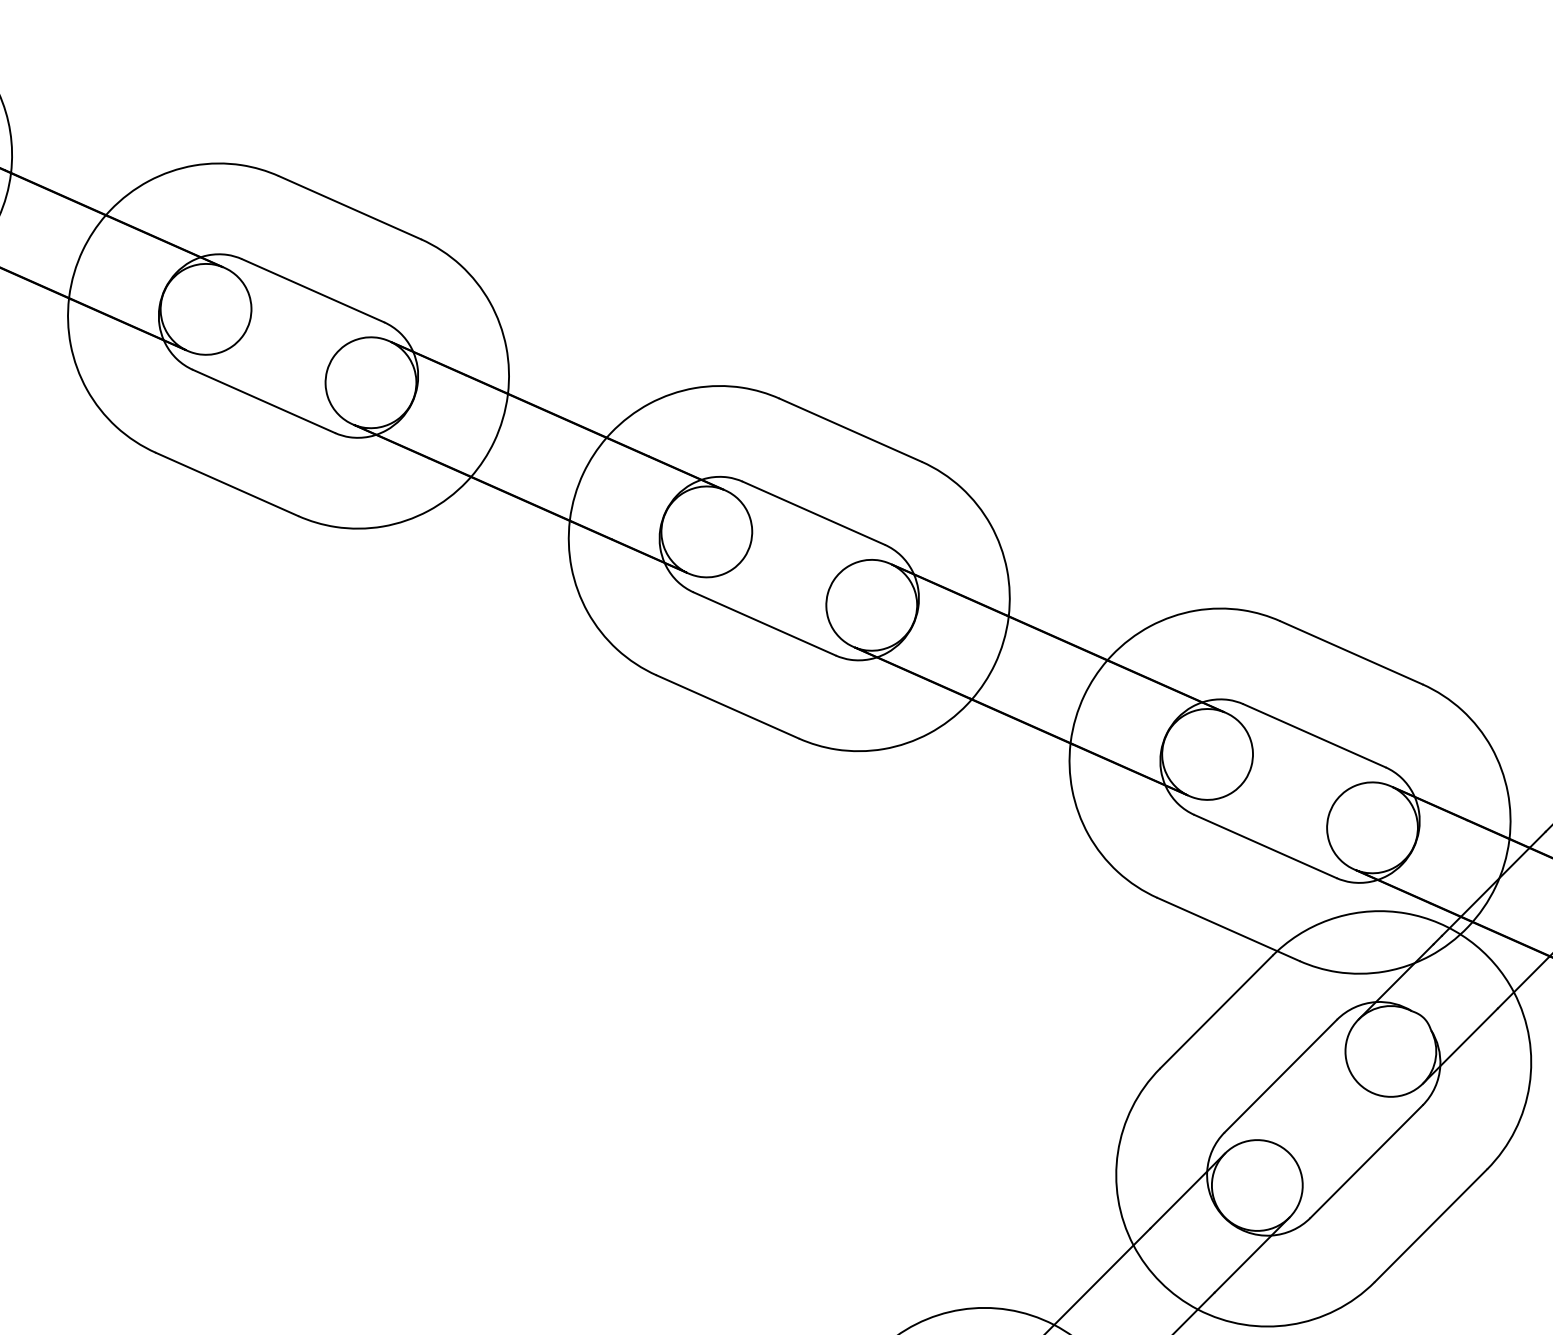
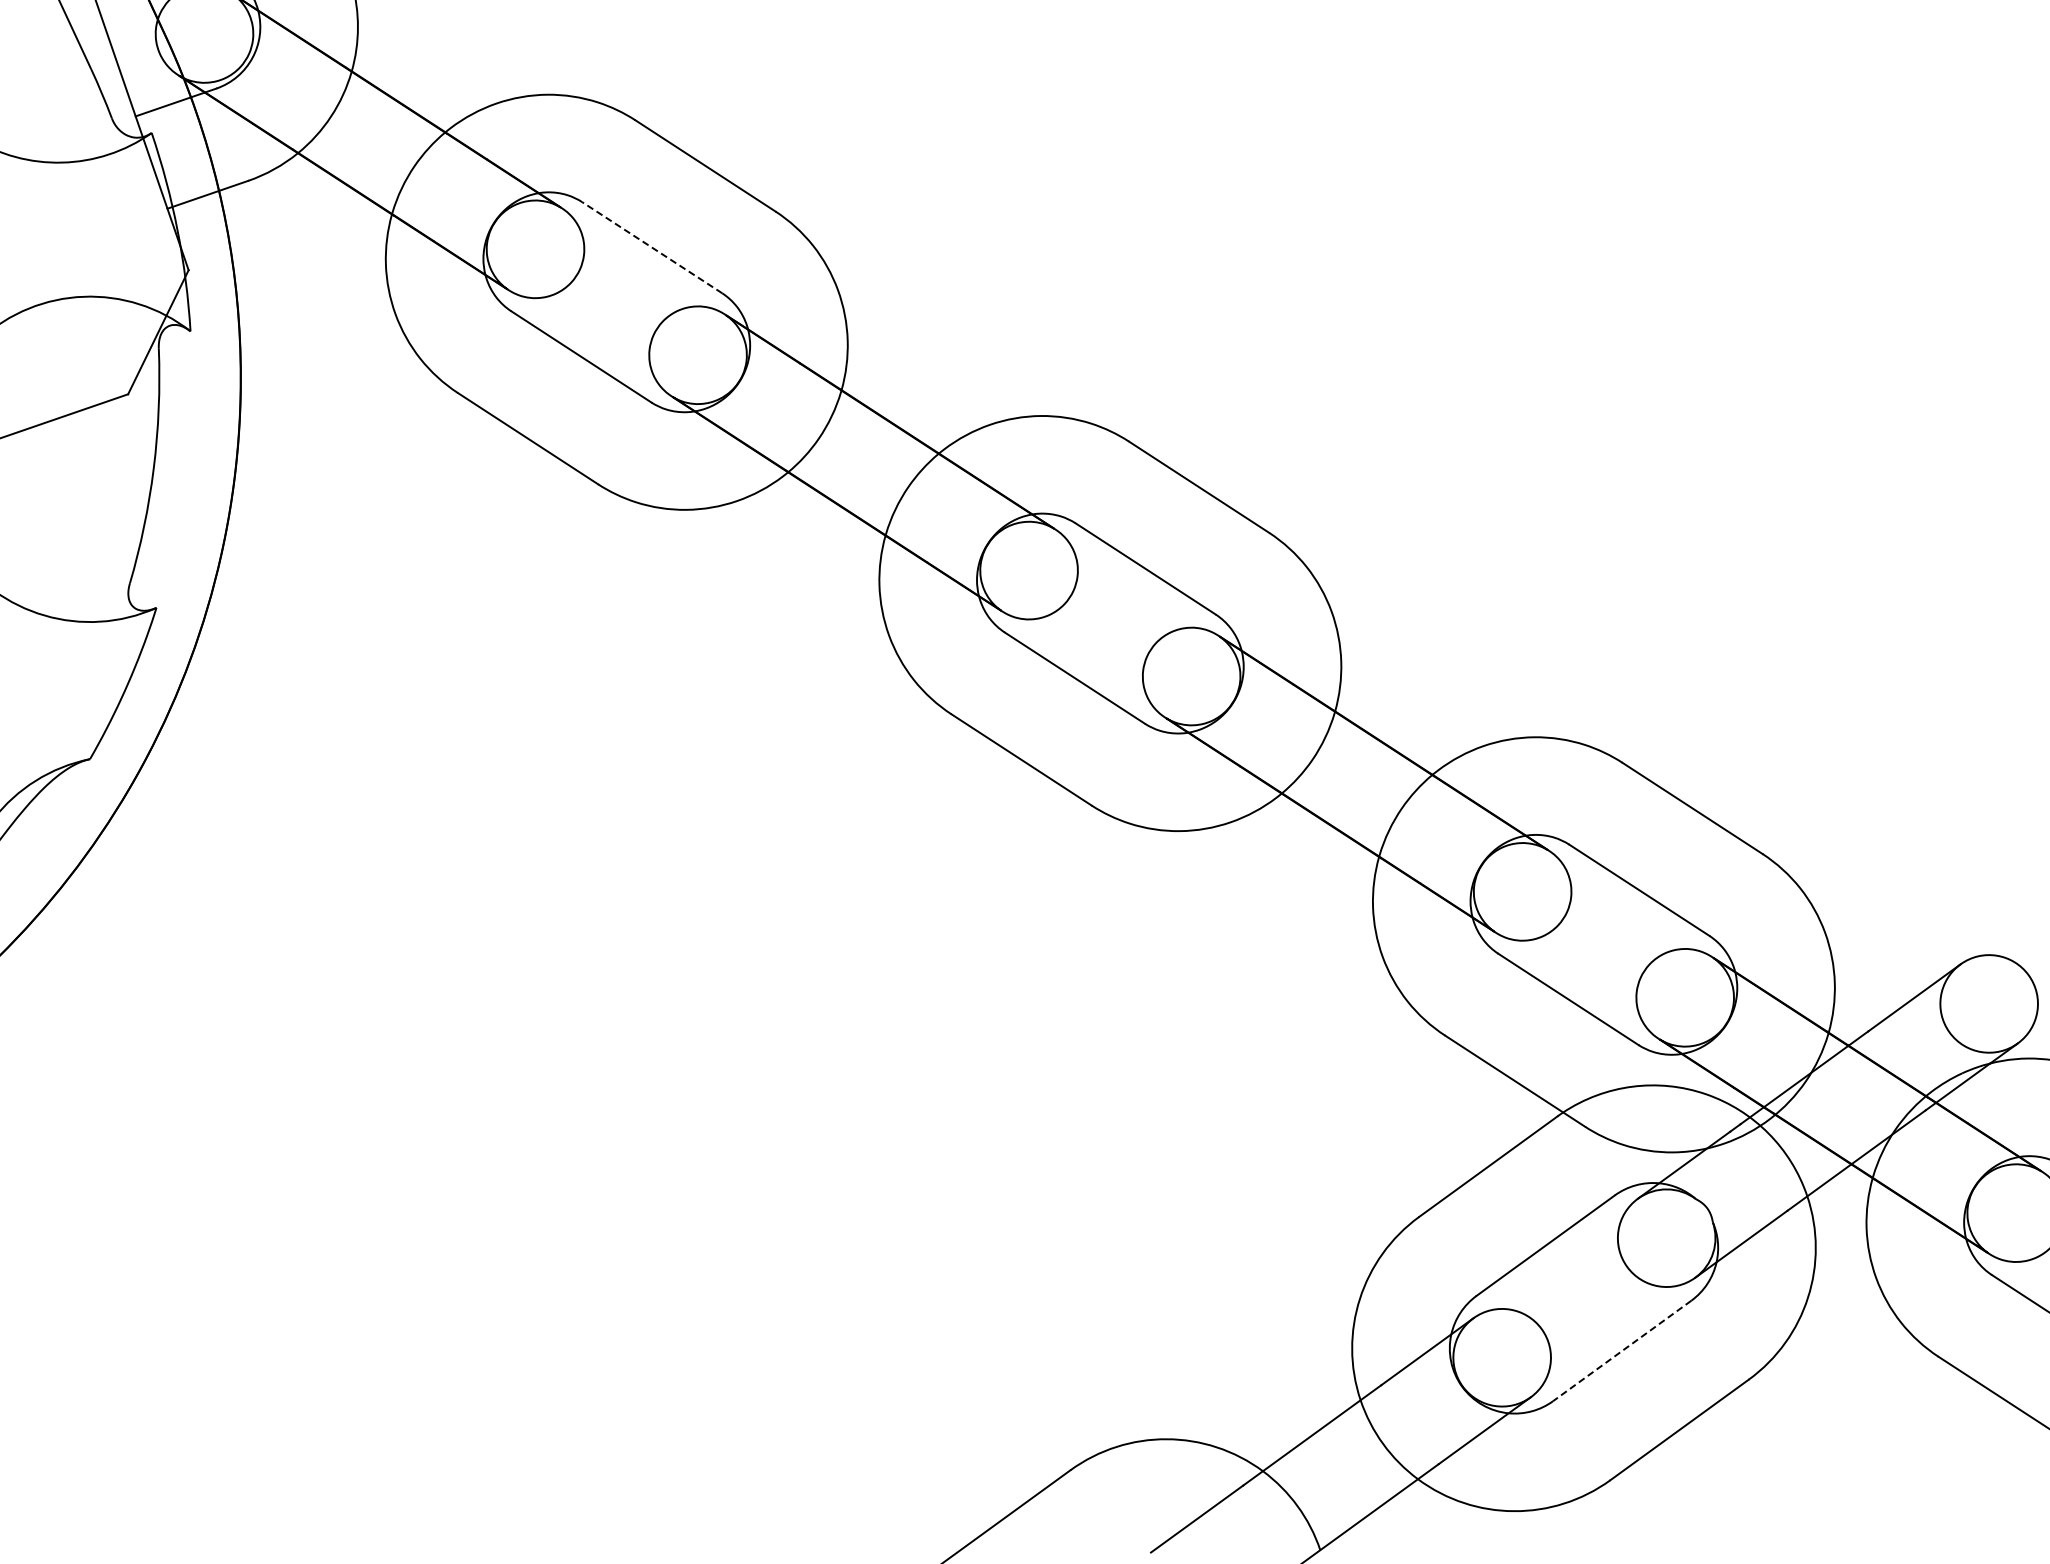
line: (313, 290) -> (652, 247), solid -> dashed
line: (1366, 1162) -> (1621, 1351), solid -> dashed

